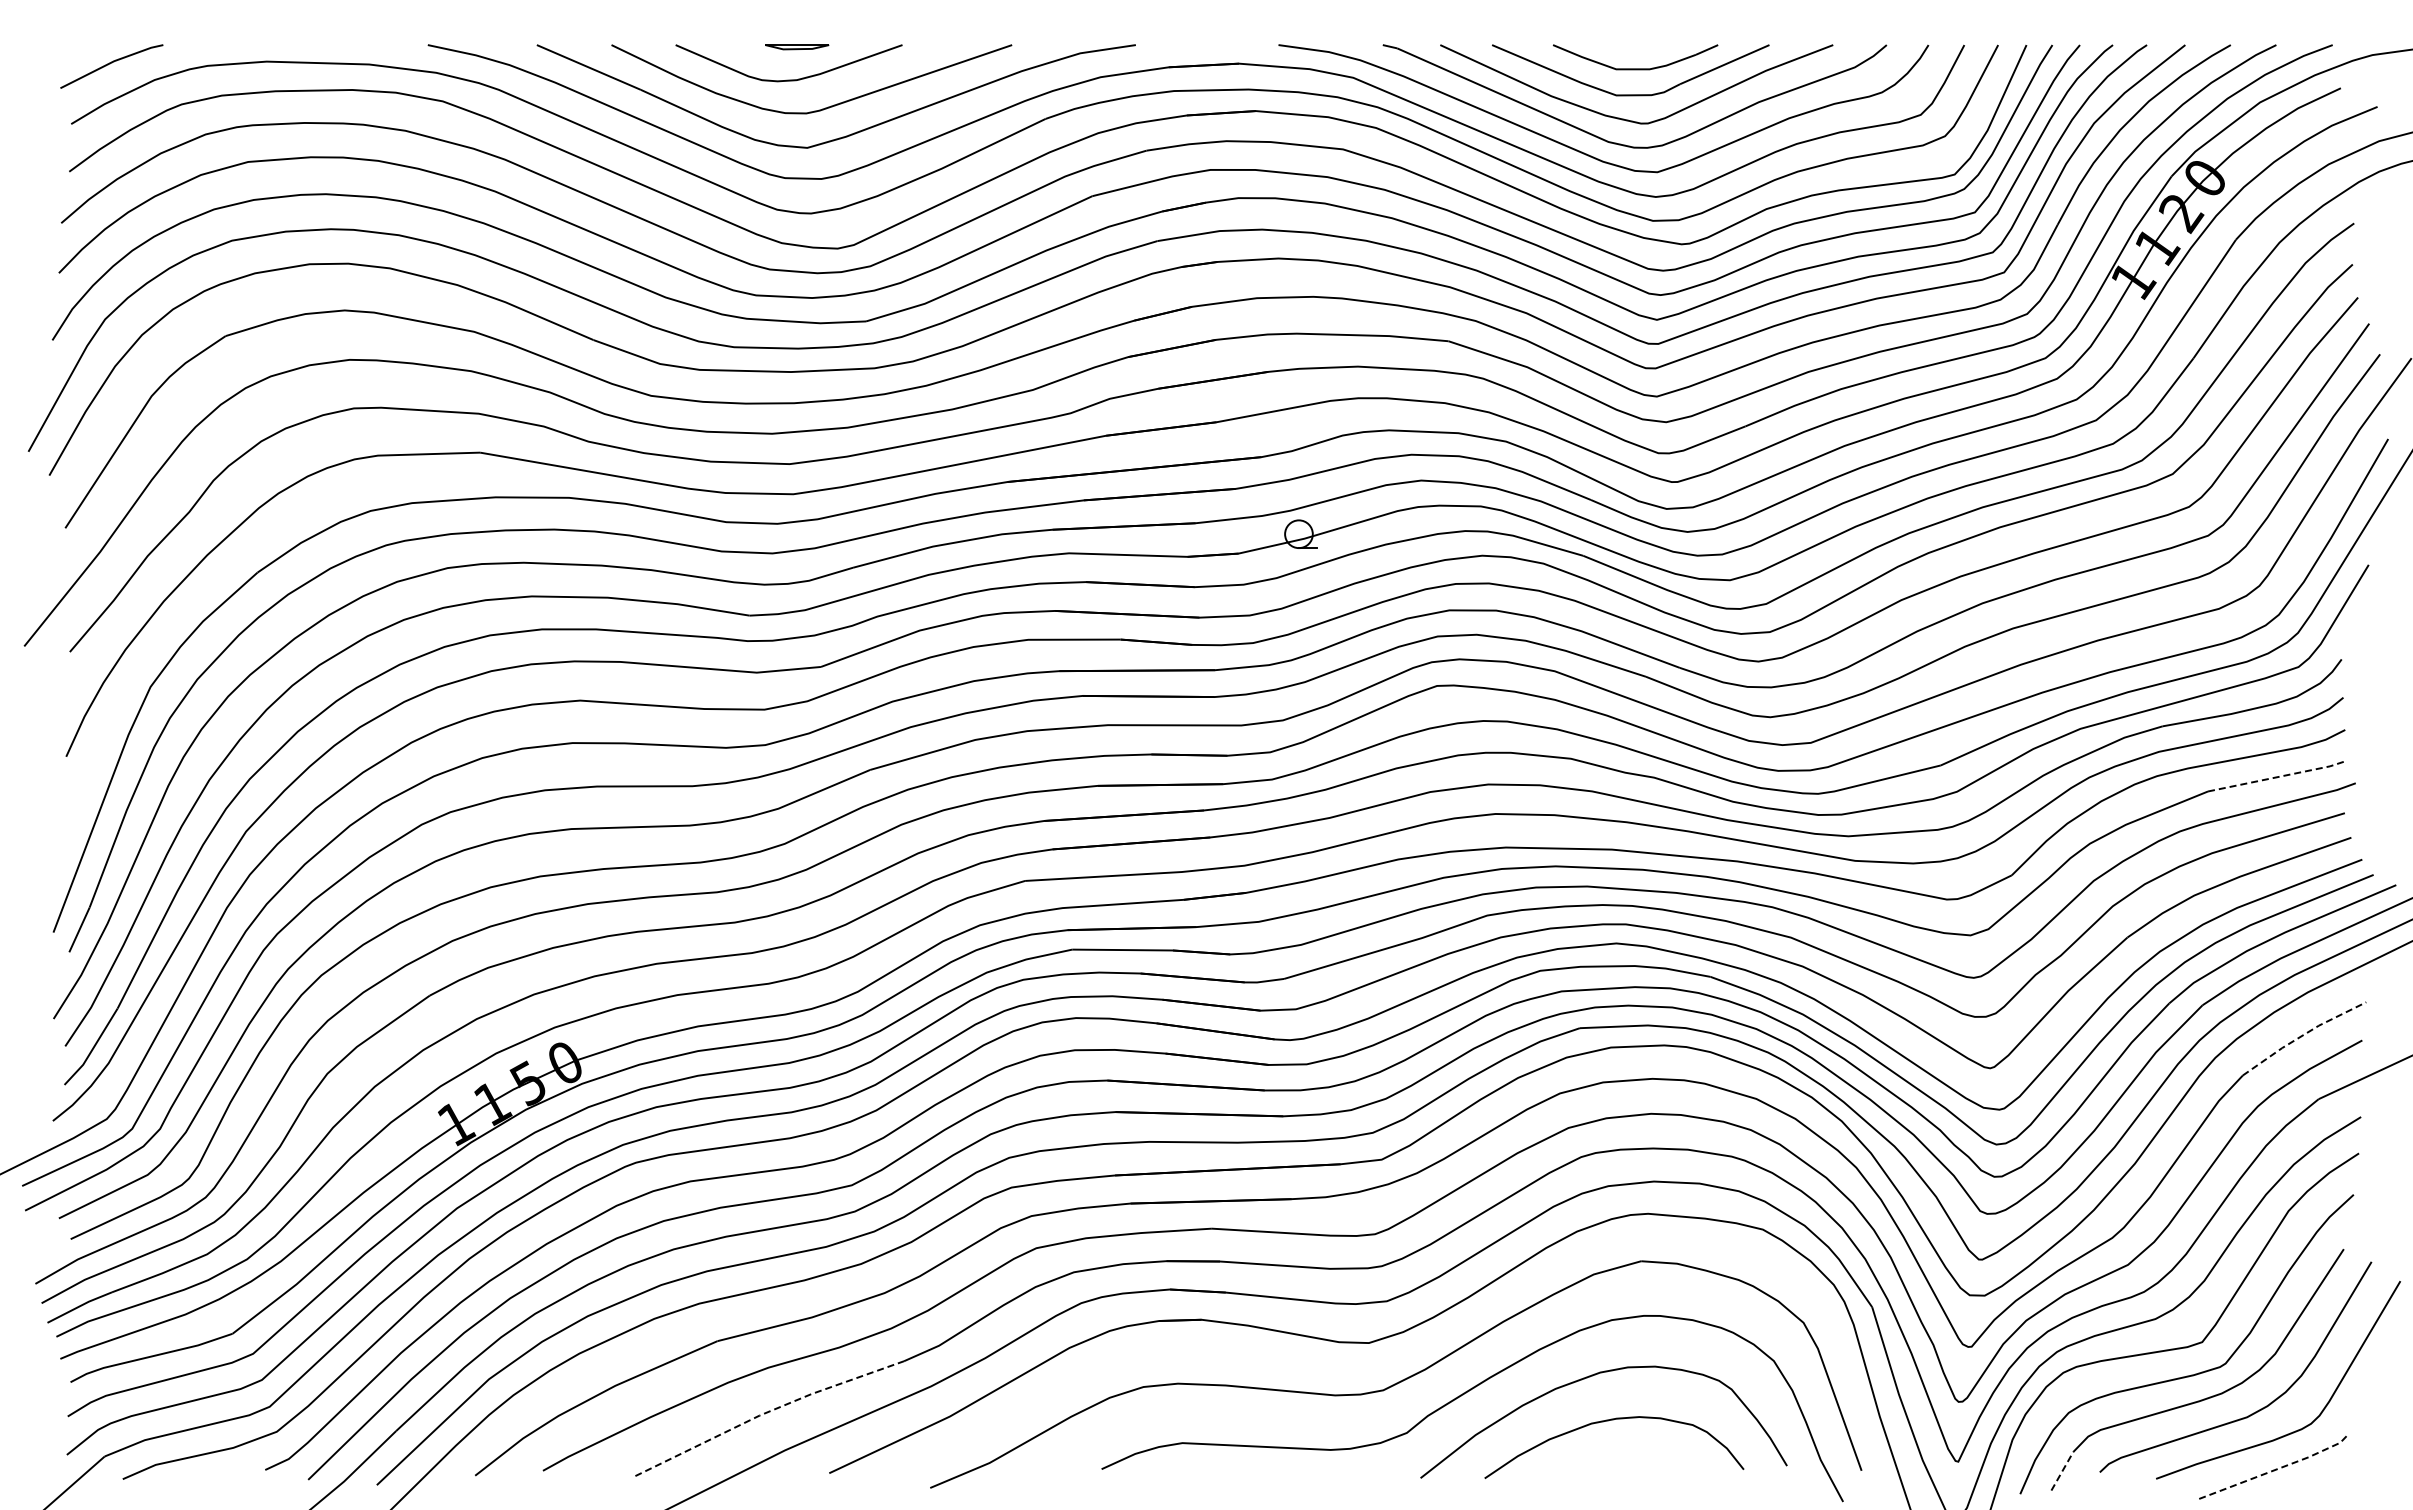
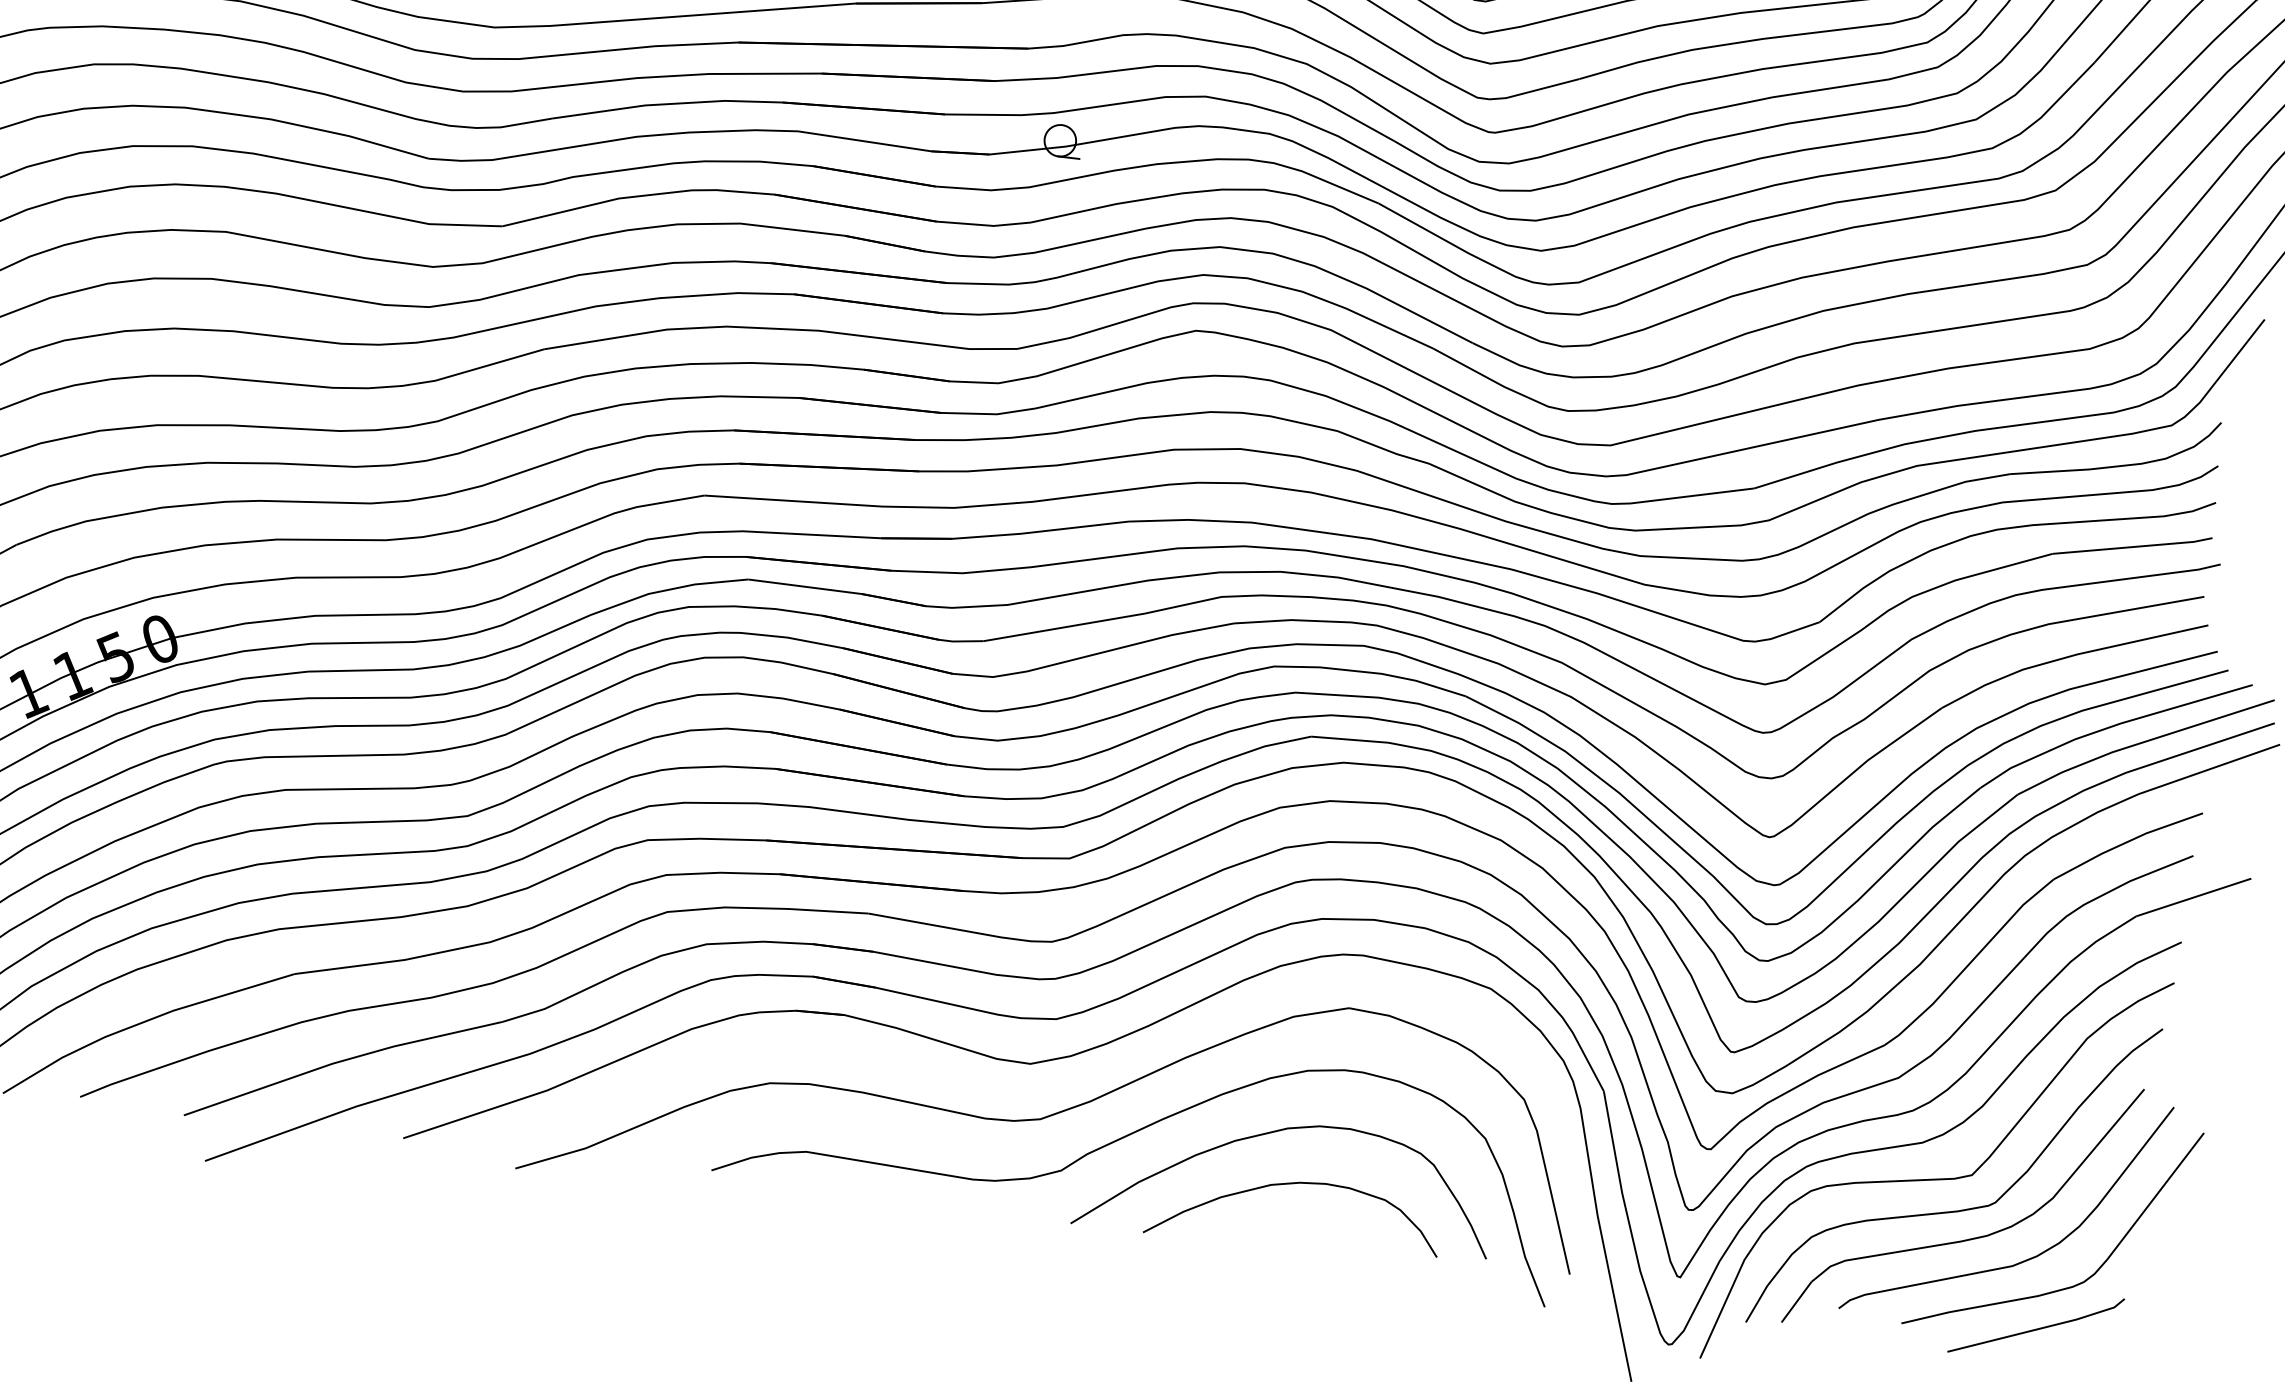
line: (2278, 777) -> (2134, 547), dashed -> solid
line: (2303, 1035) -> (2127, 842), dashed -> solid
line: (767, 1412) -> (341, 1061), dashed -> solid
line: (2277, 1469) -> (2039, 1329), dashed -> solid
line: (2062, 1470) -> (1796, 1301), dashed -> solid

